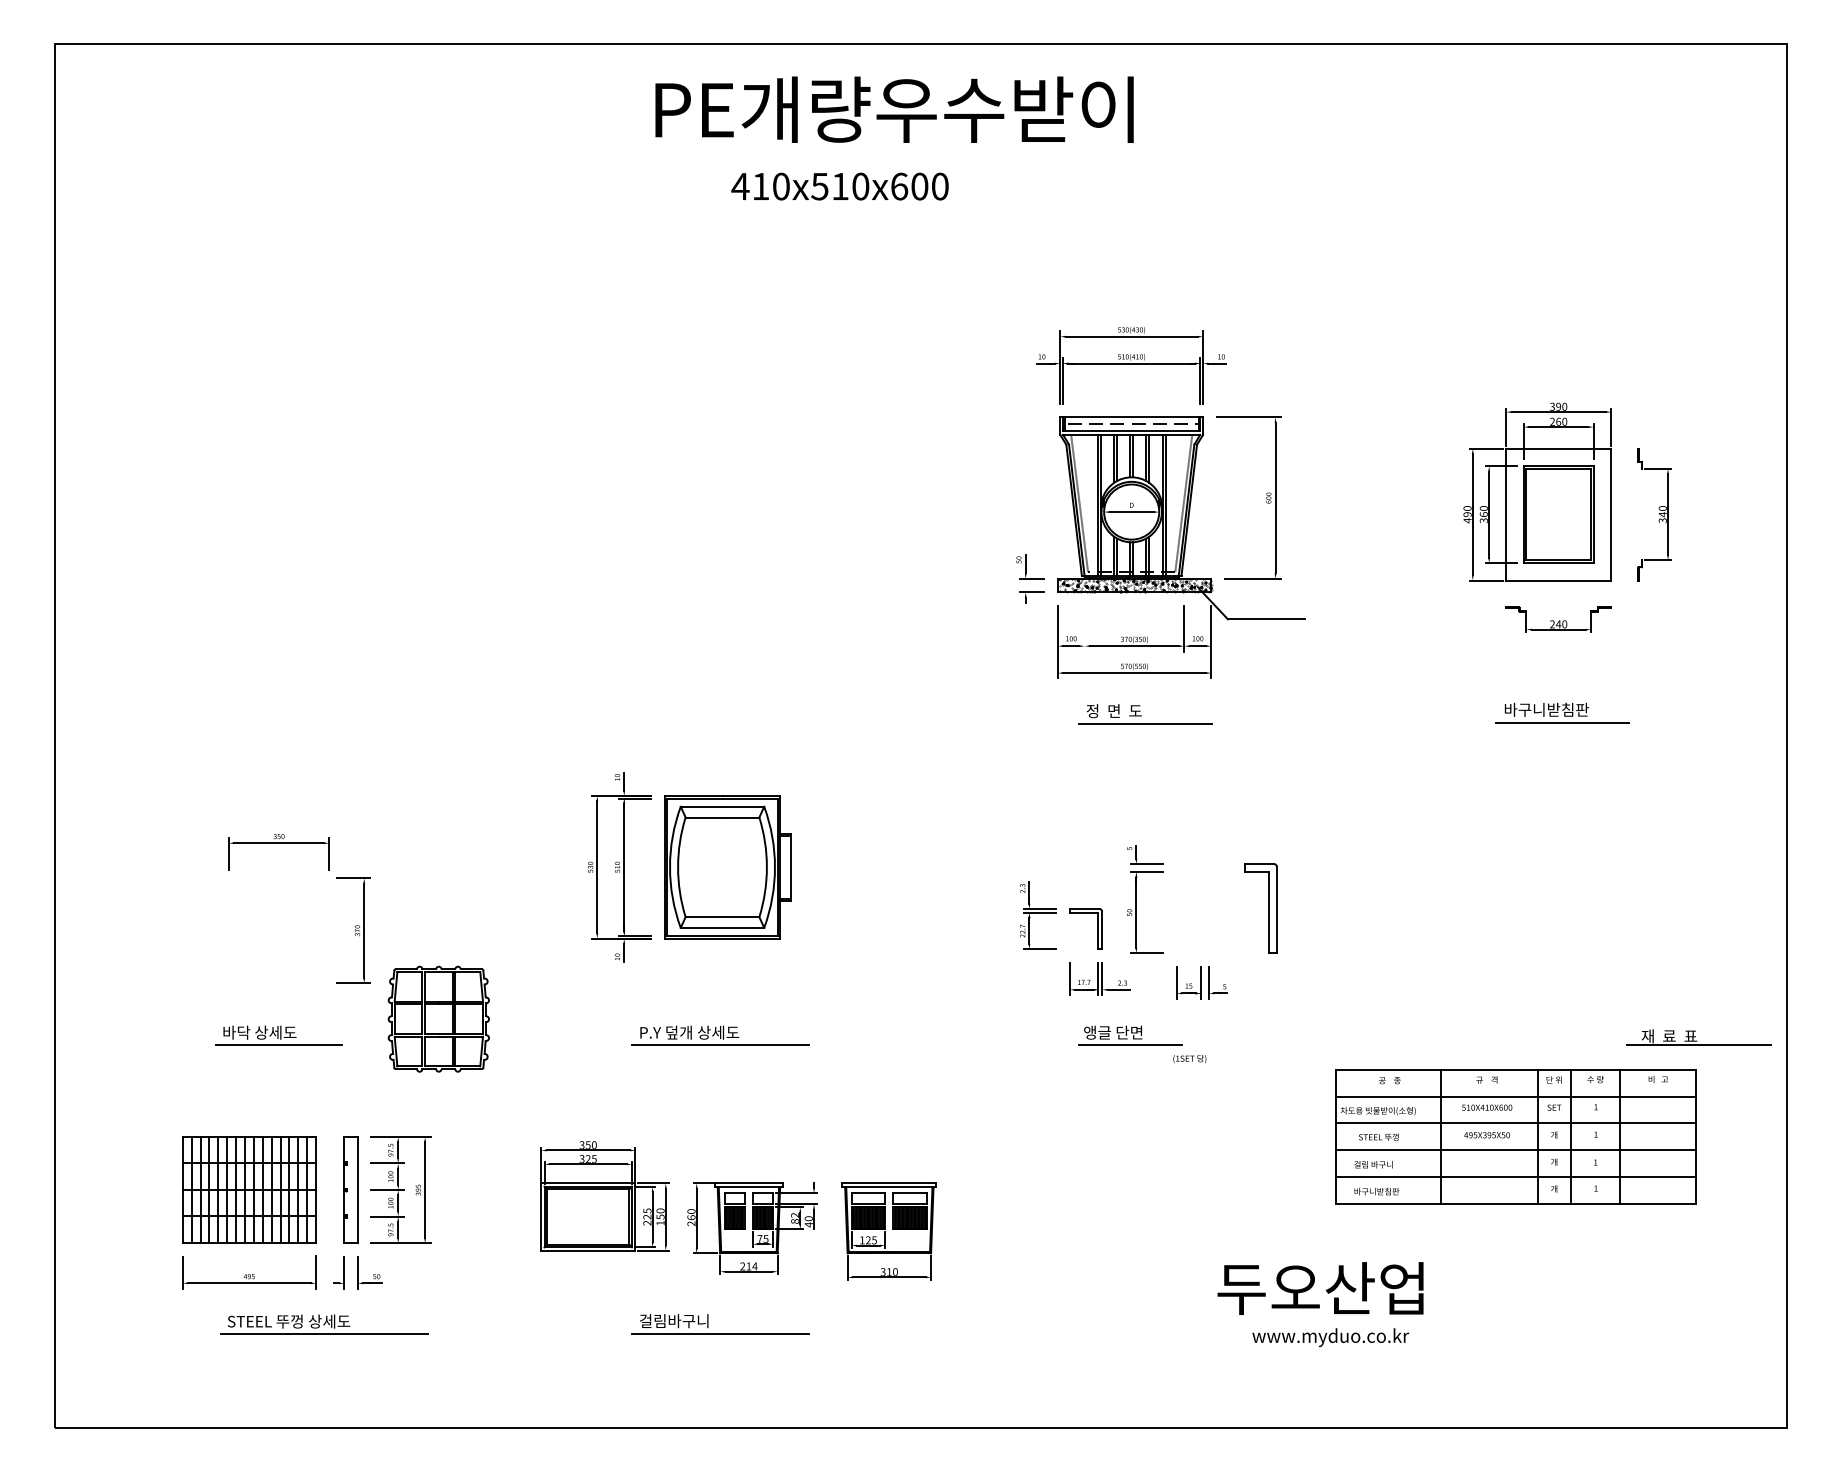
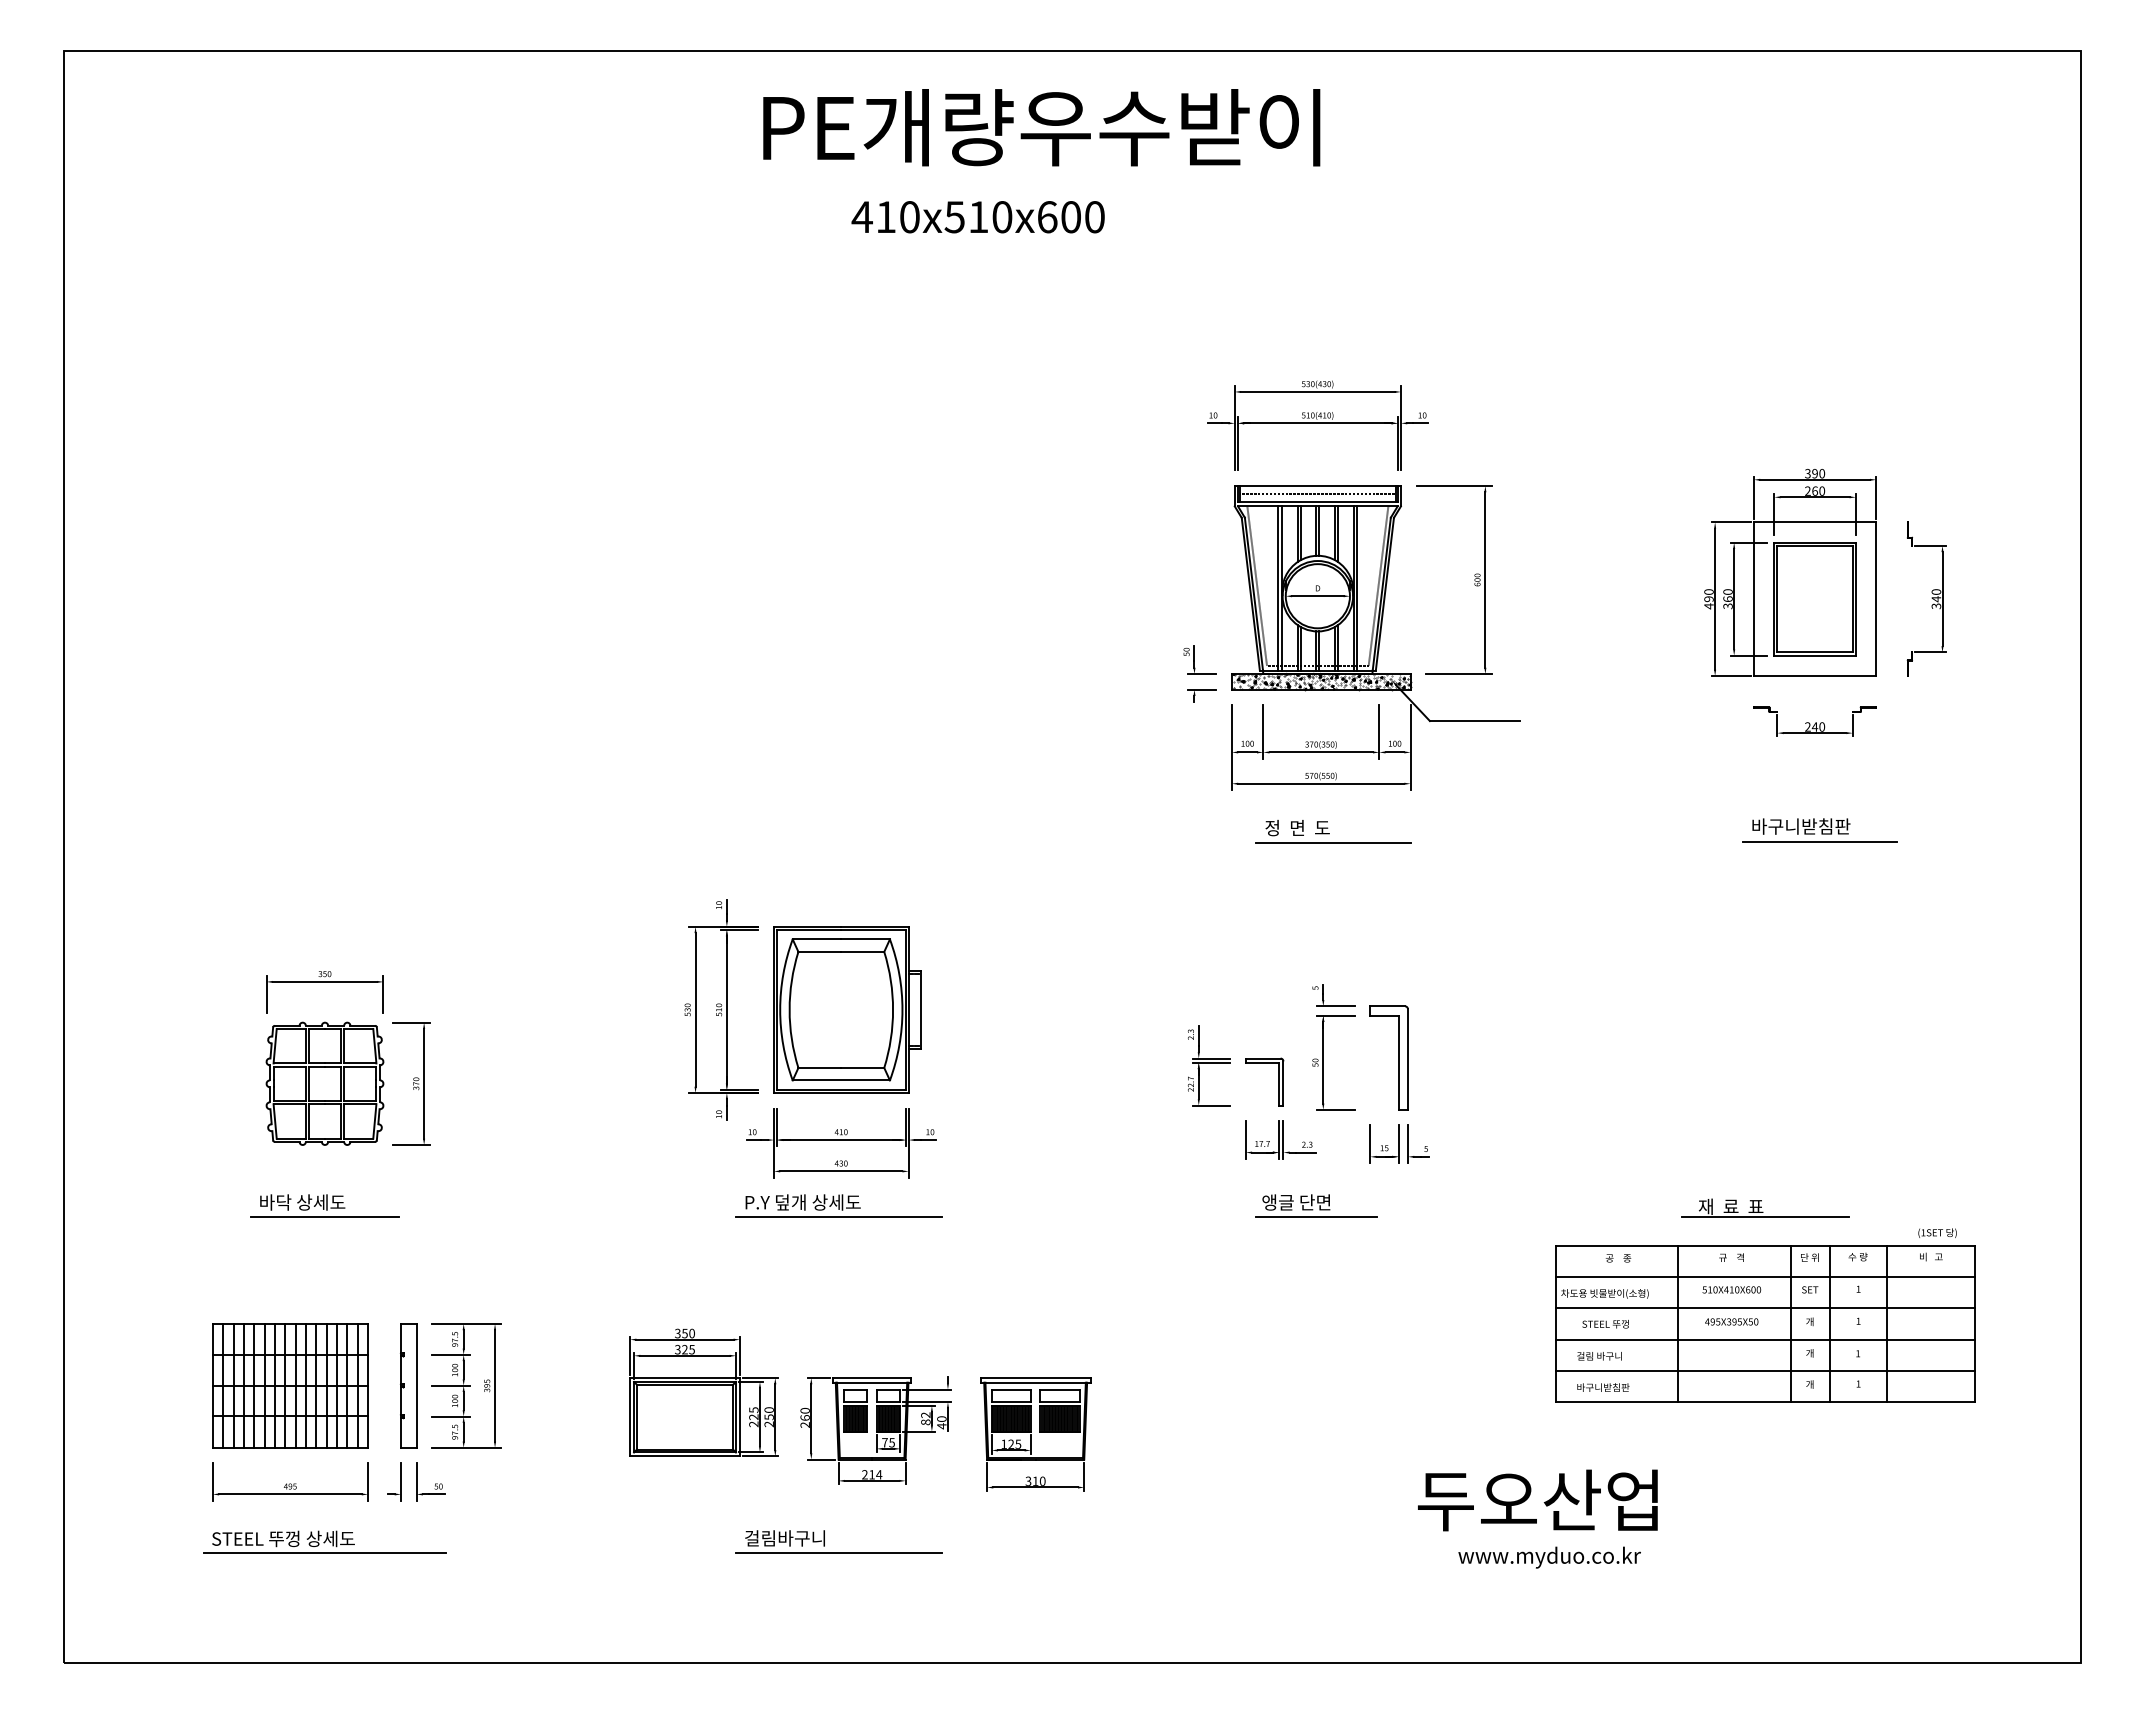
line: (1085, 628) -> (1263, 731), added
part: (1268, 908) -> (1398, 1057), moved
part: (722, 982) -> (841, 1143), added
part: (438, 1018) -> (324, 1083), moved
part: (1698, 1036) -> (1765, 1207), moved
text: (1189, 1058) -> (1937, 1232), moved
text: (659, 1223) -> (768, 1424), 150 -> 250
part: (324, 1323) -> (324, 1541), moved

